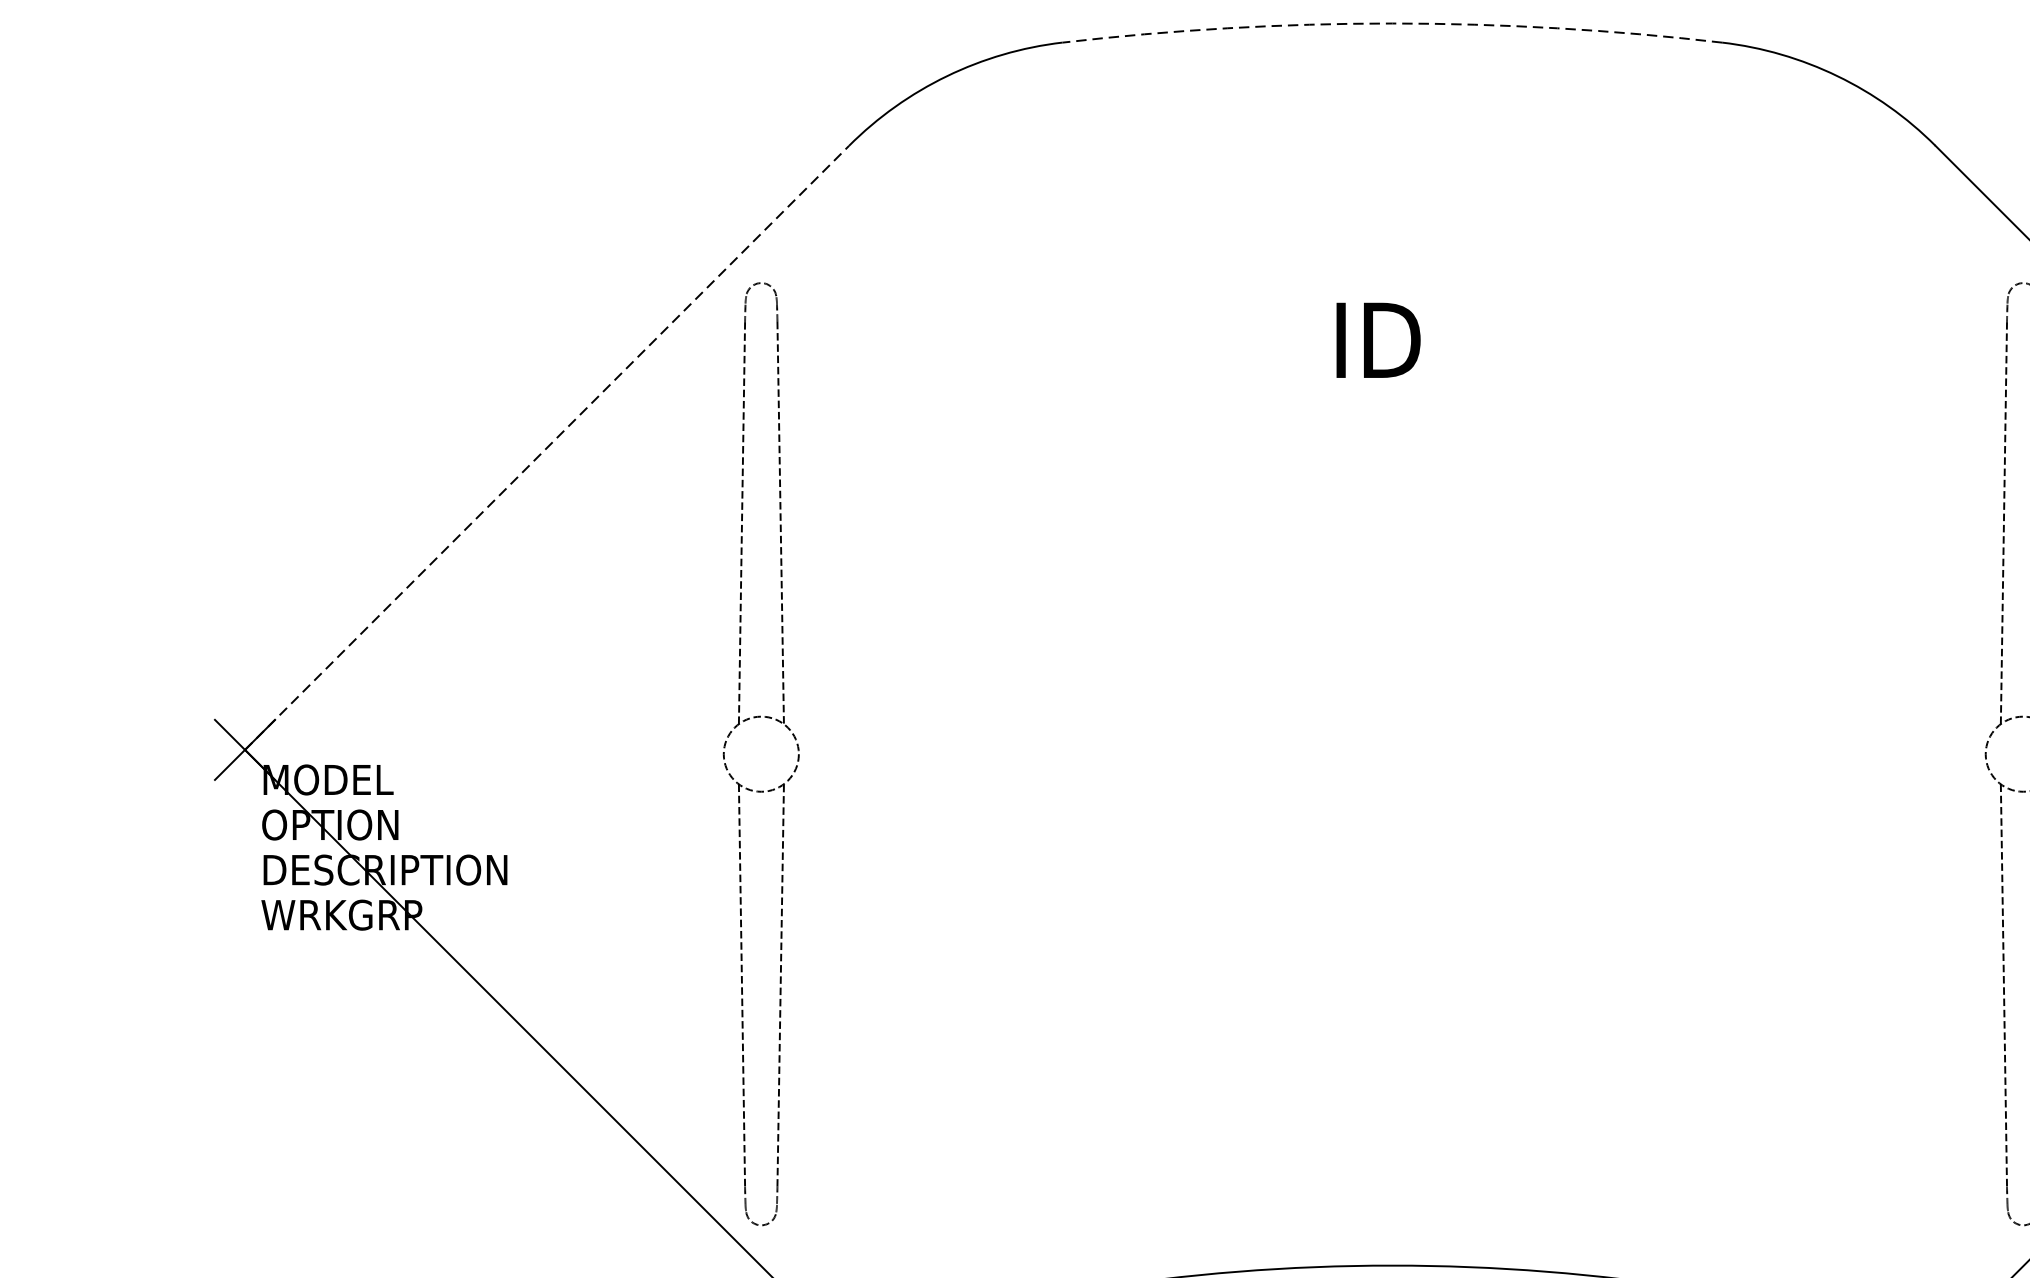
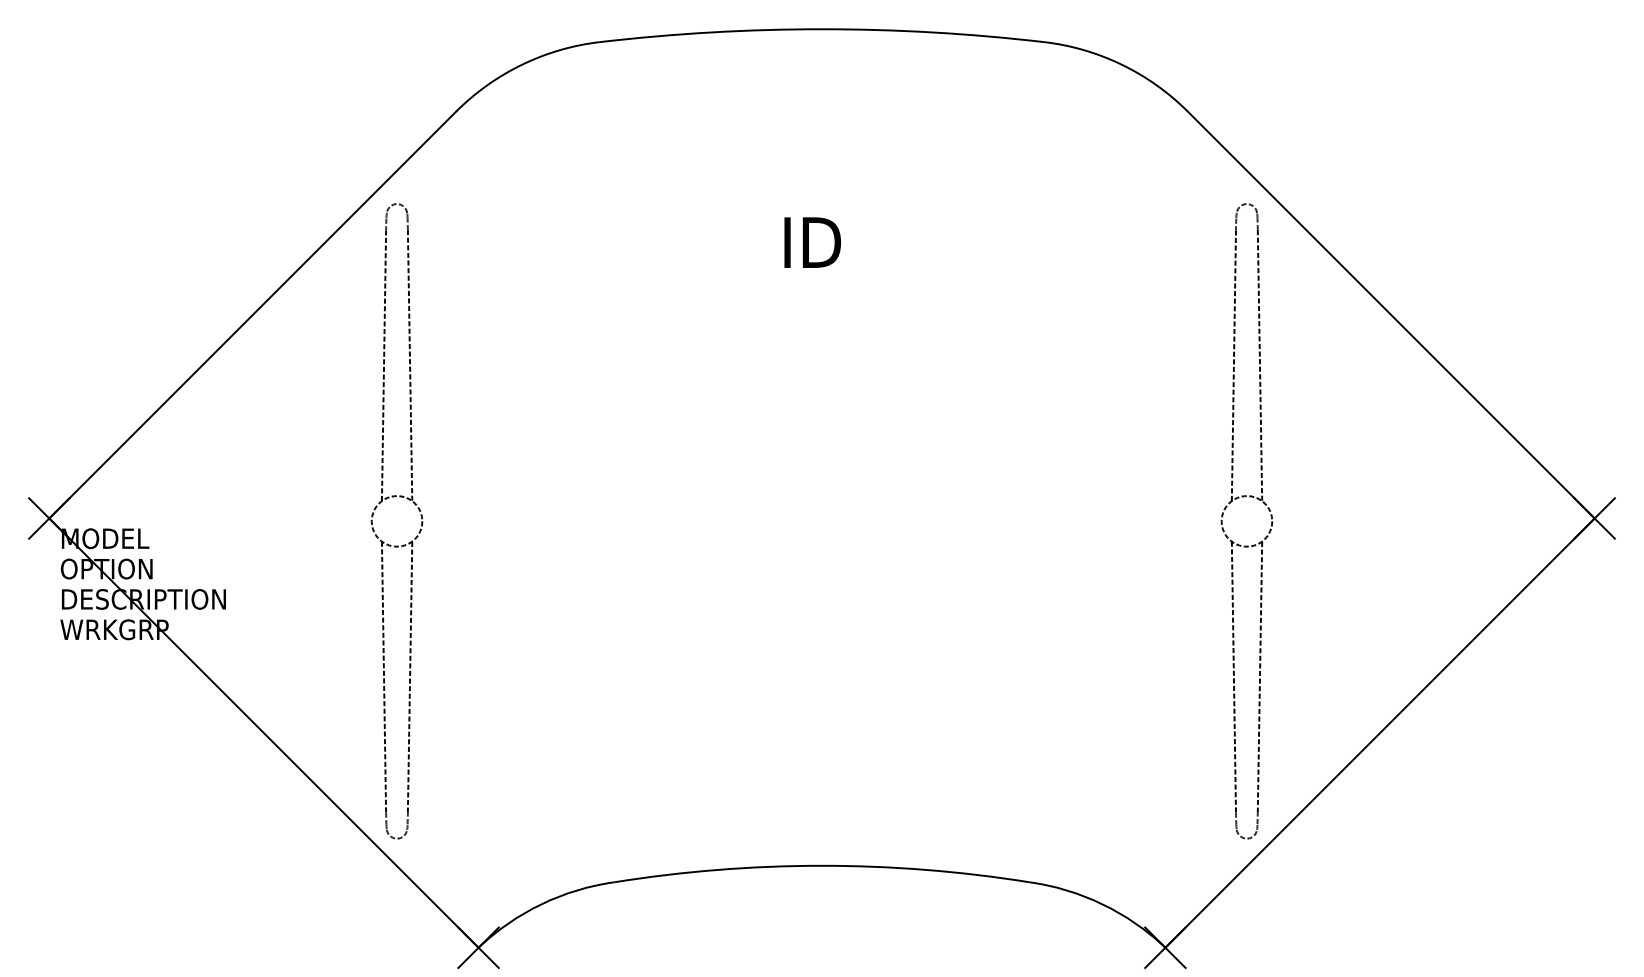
arc: (1393, 23) -> (822, 29), dashed -> solid
line: (546, 448) -> (252, 315), dashed -> solid

